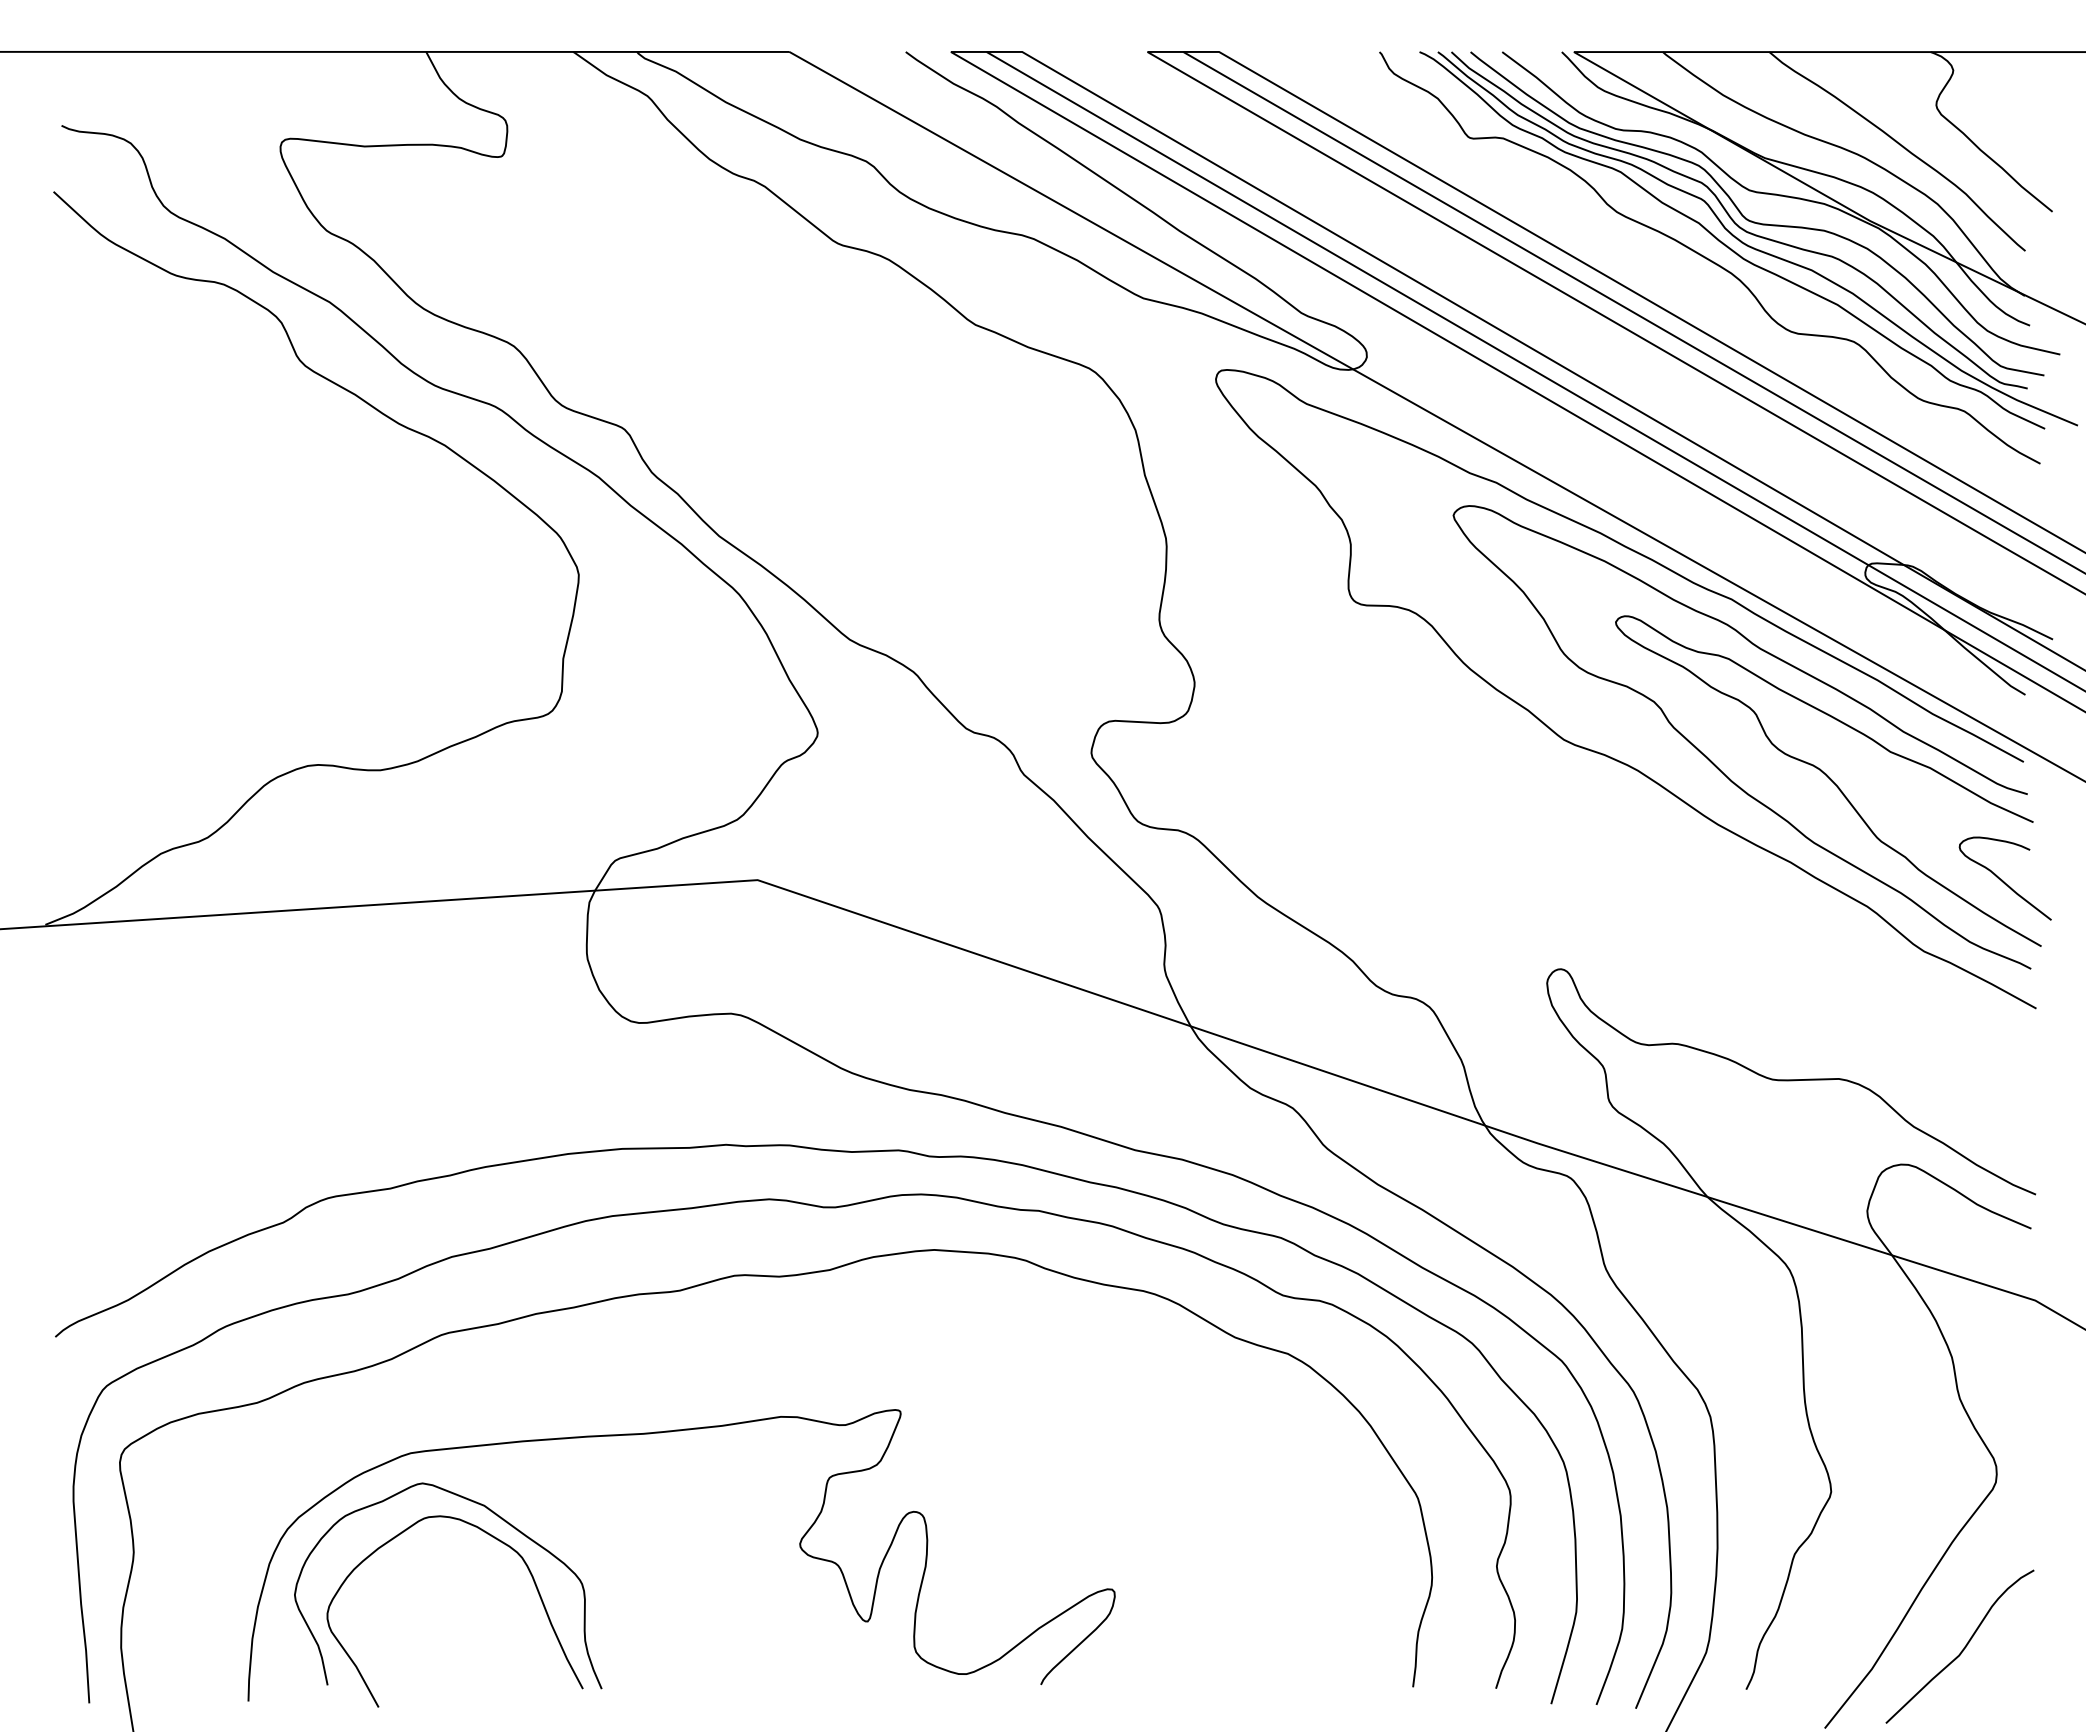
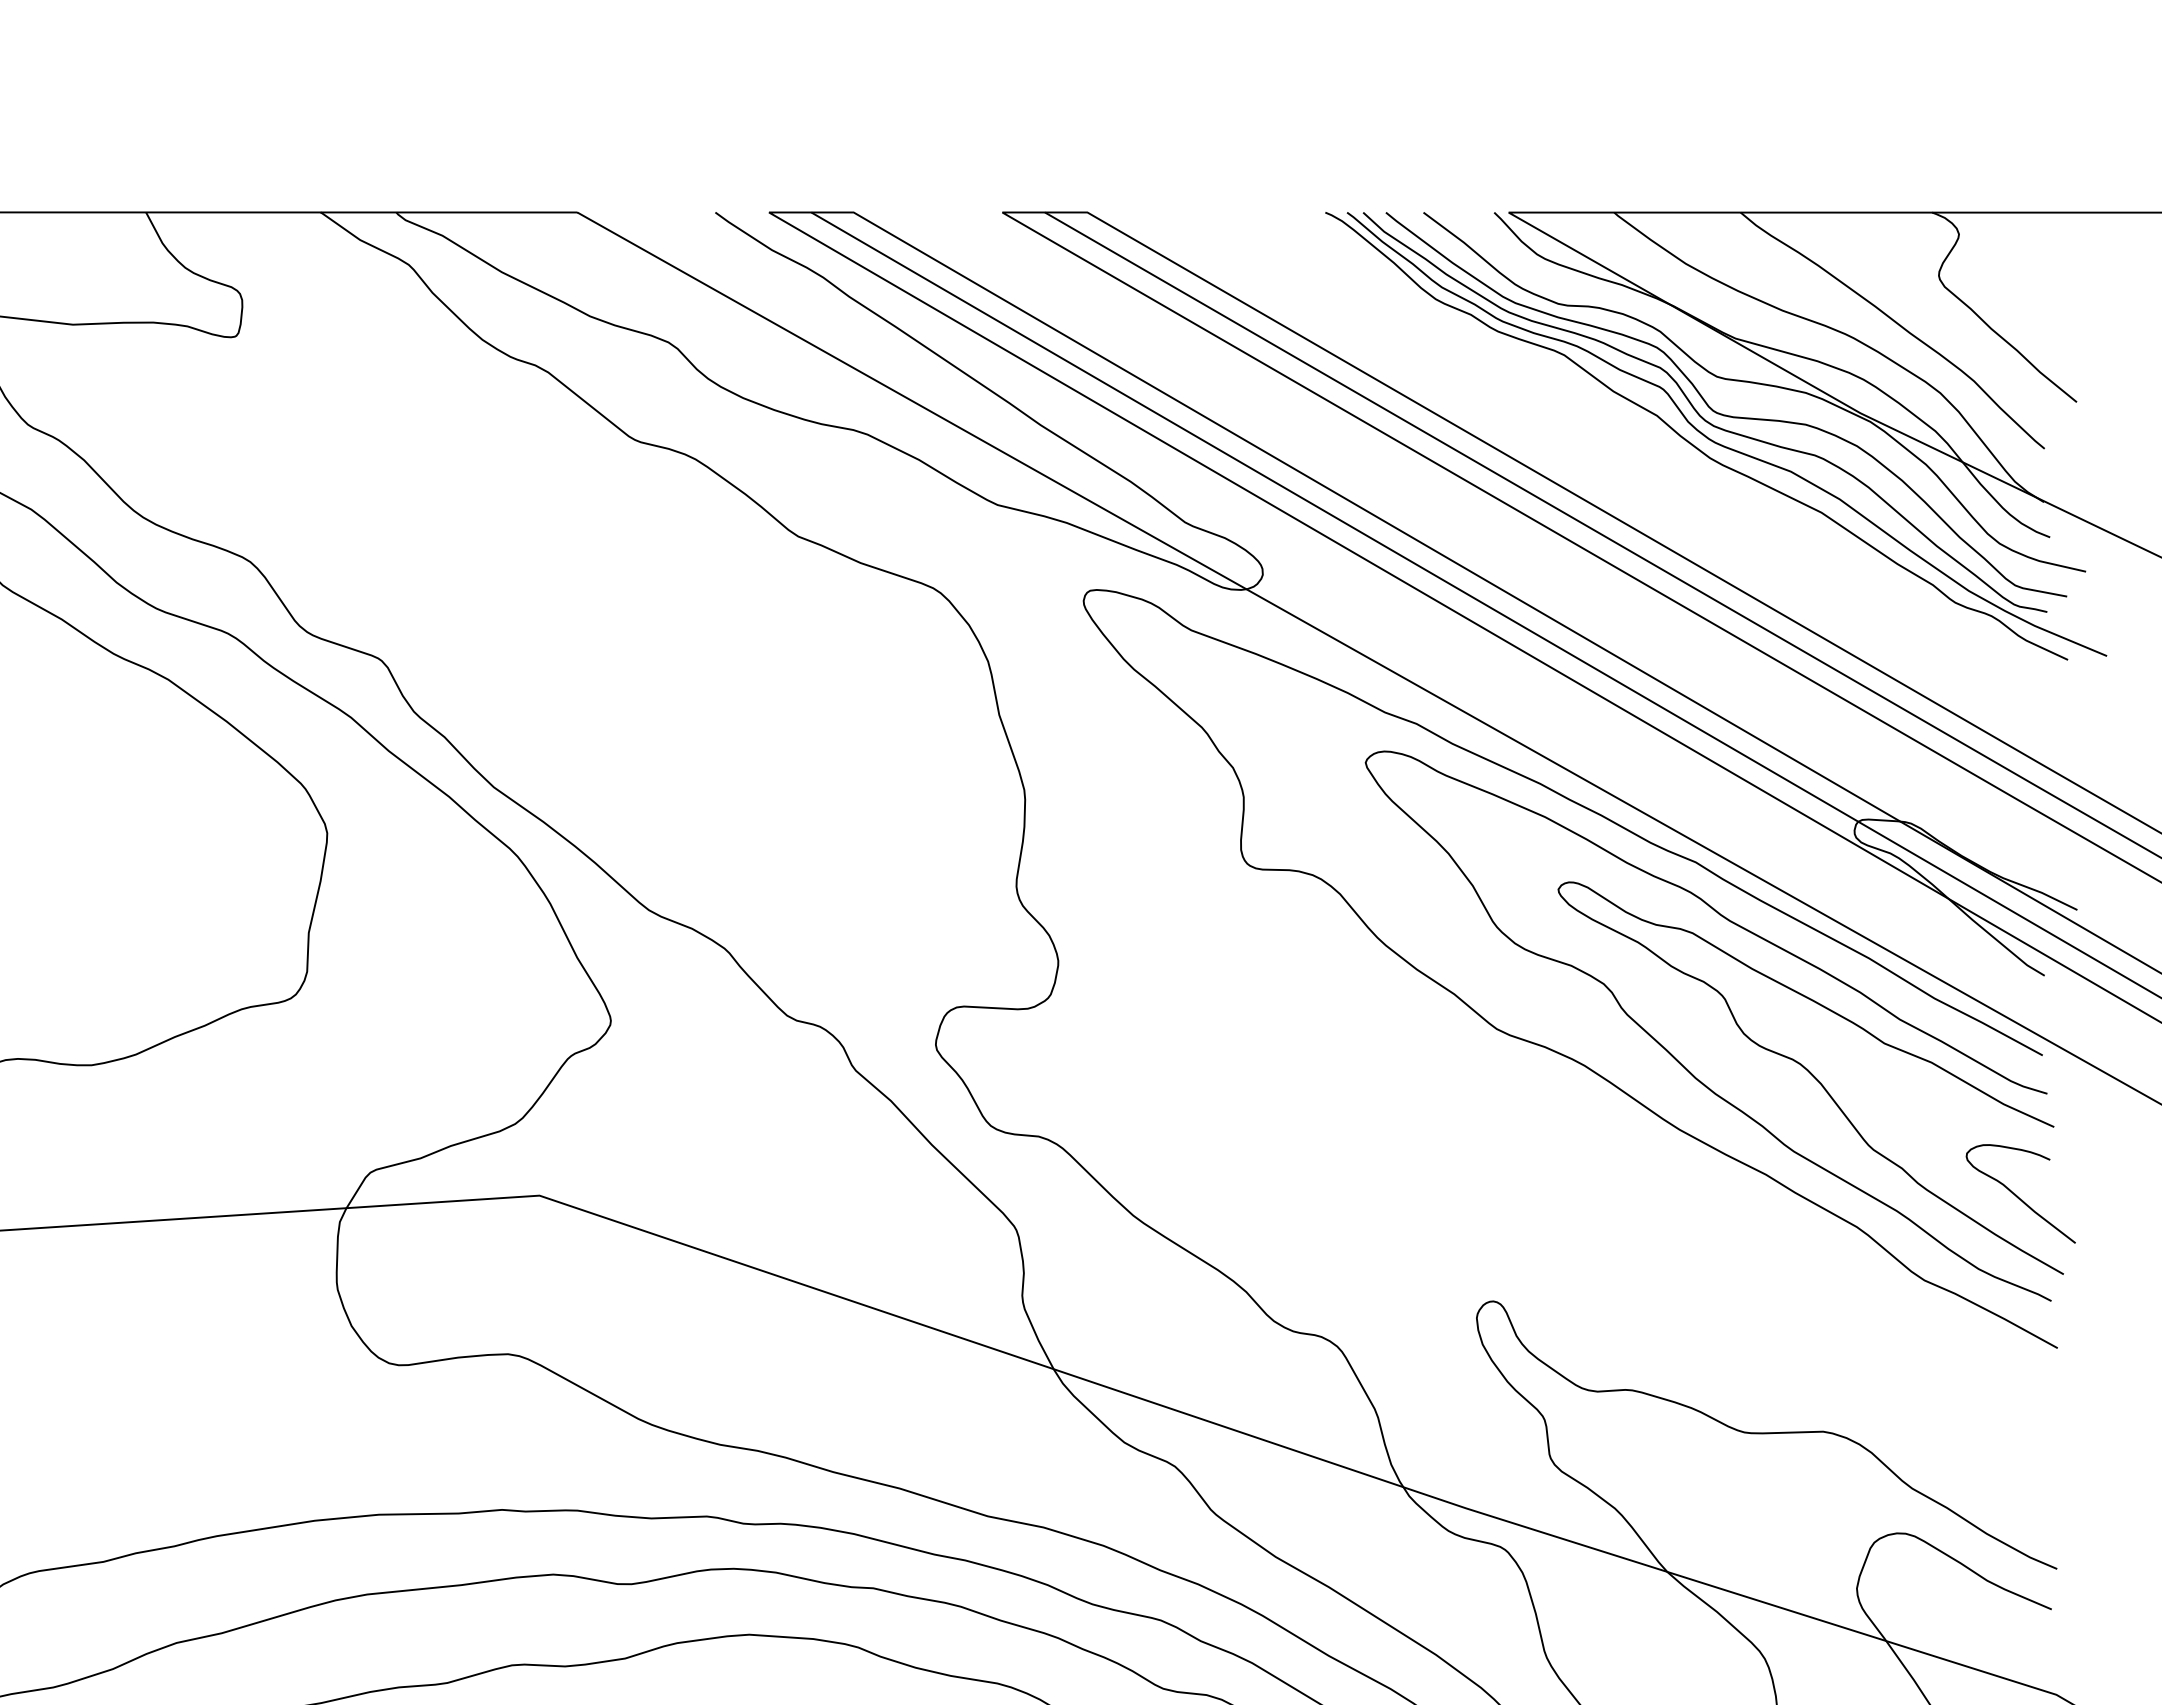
curve: (1708, 258) -> (1668, 457), removed

